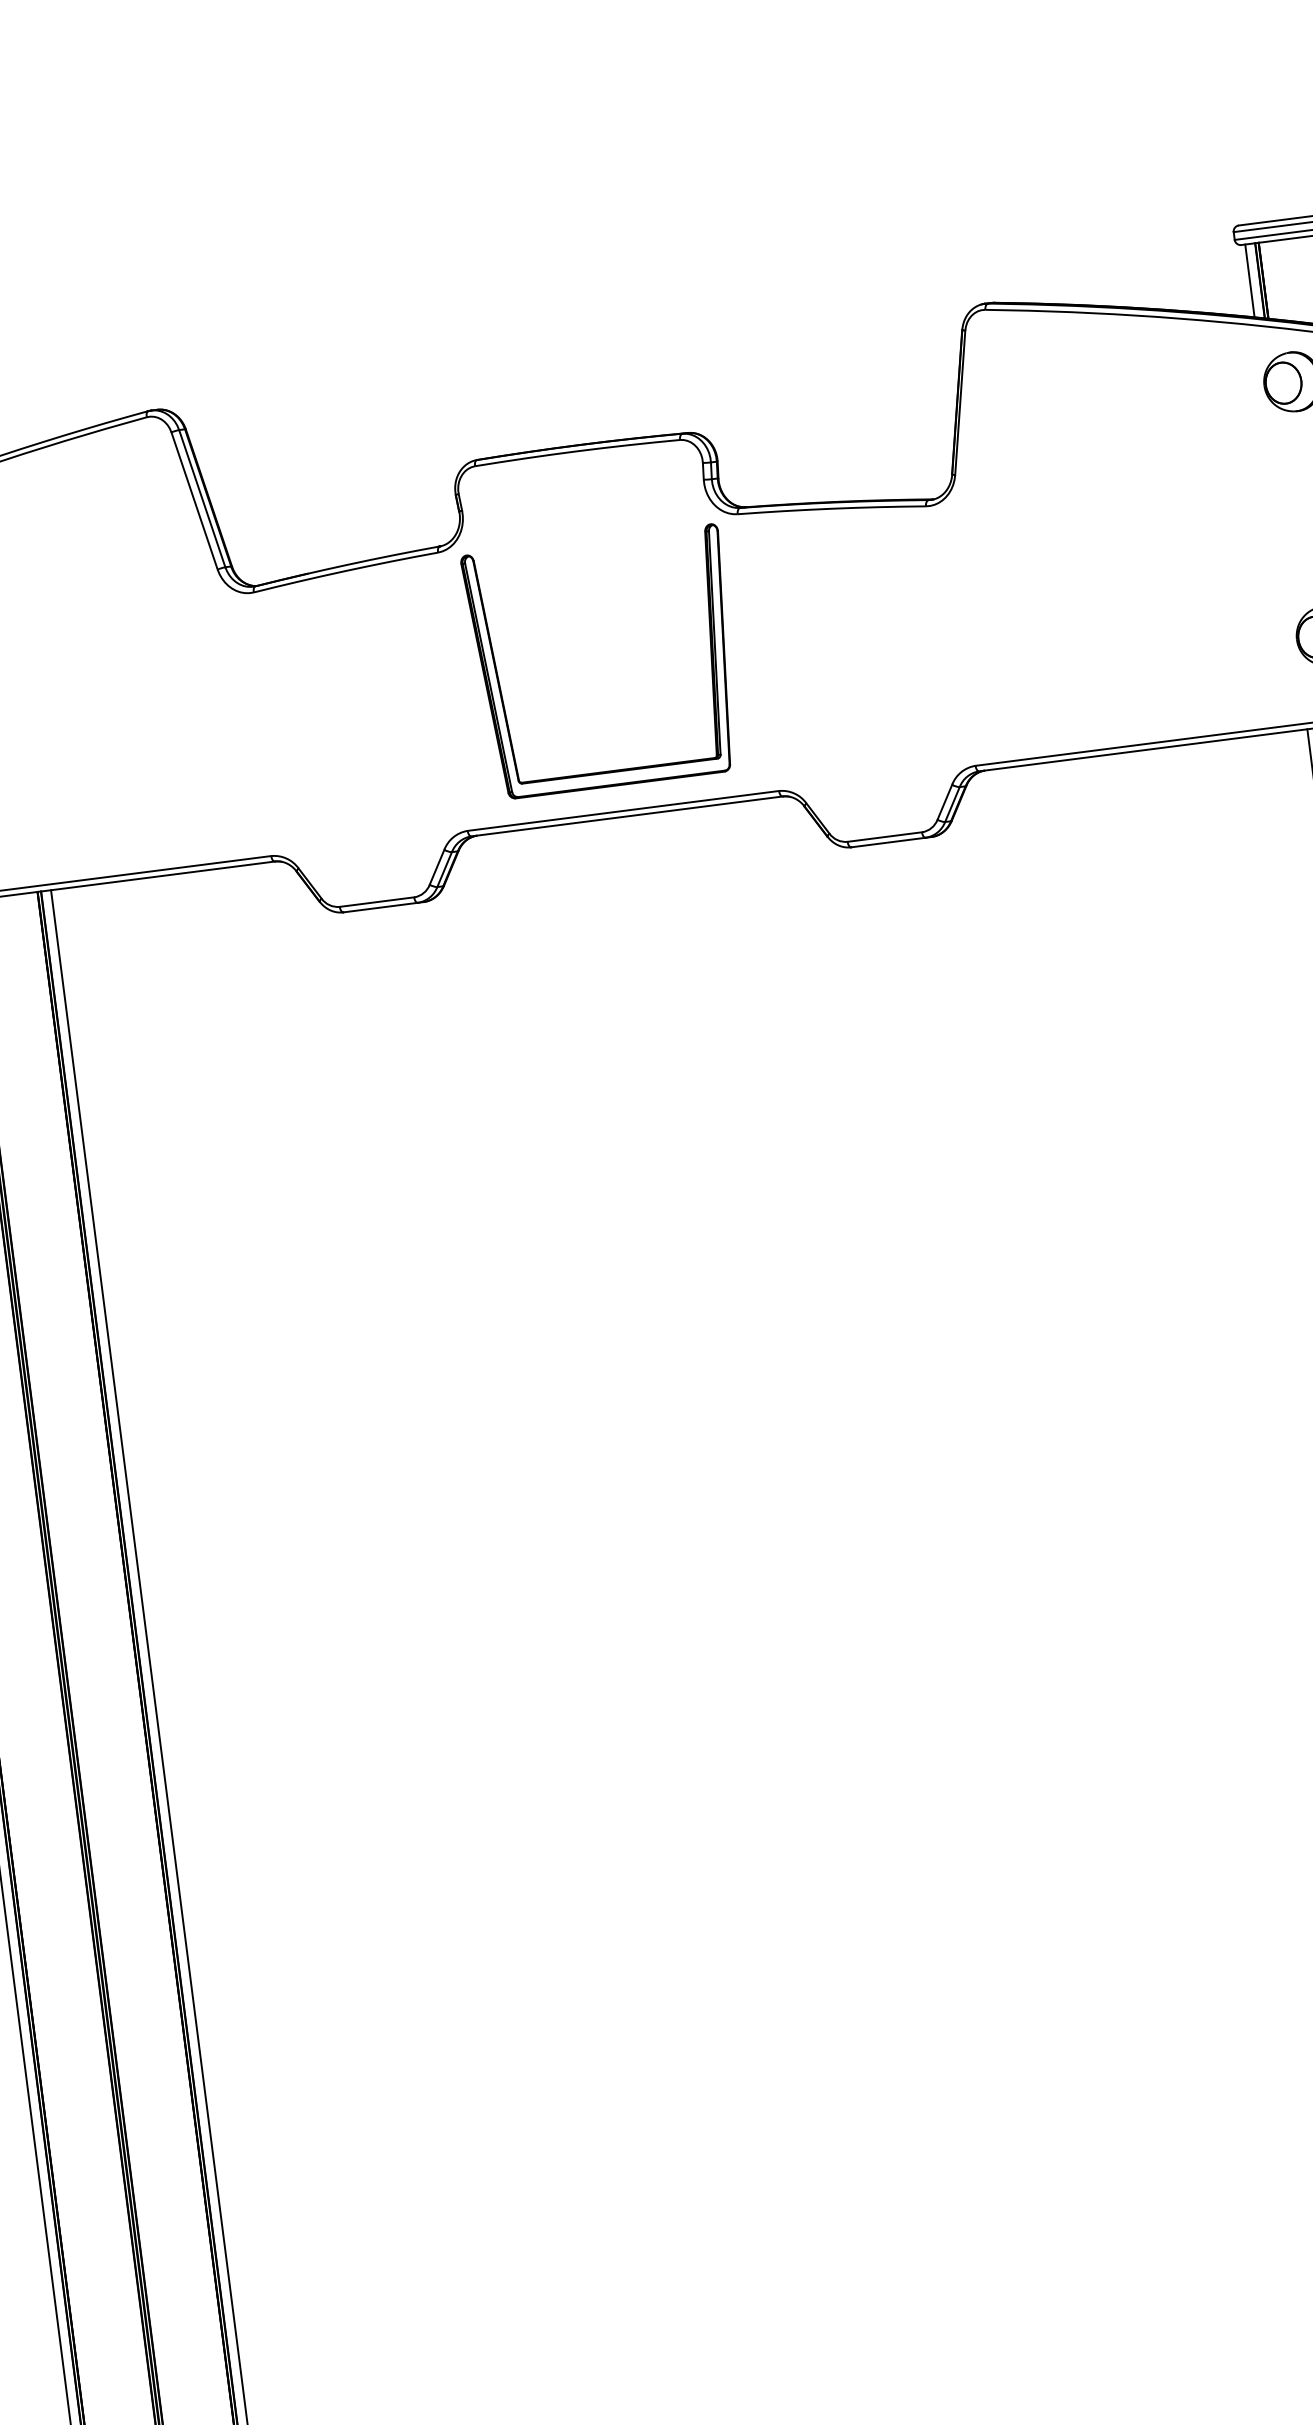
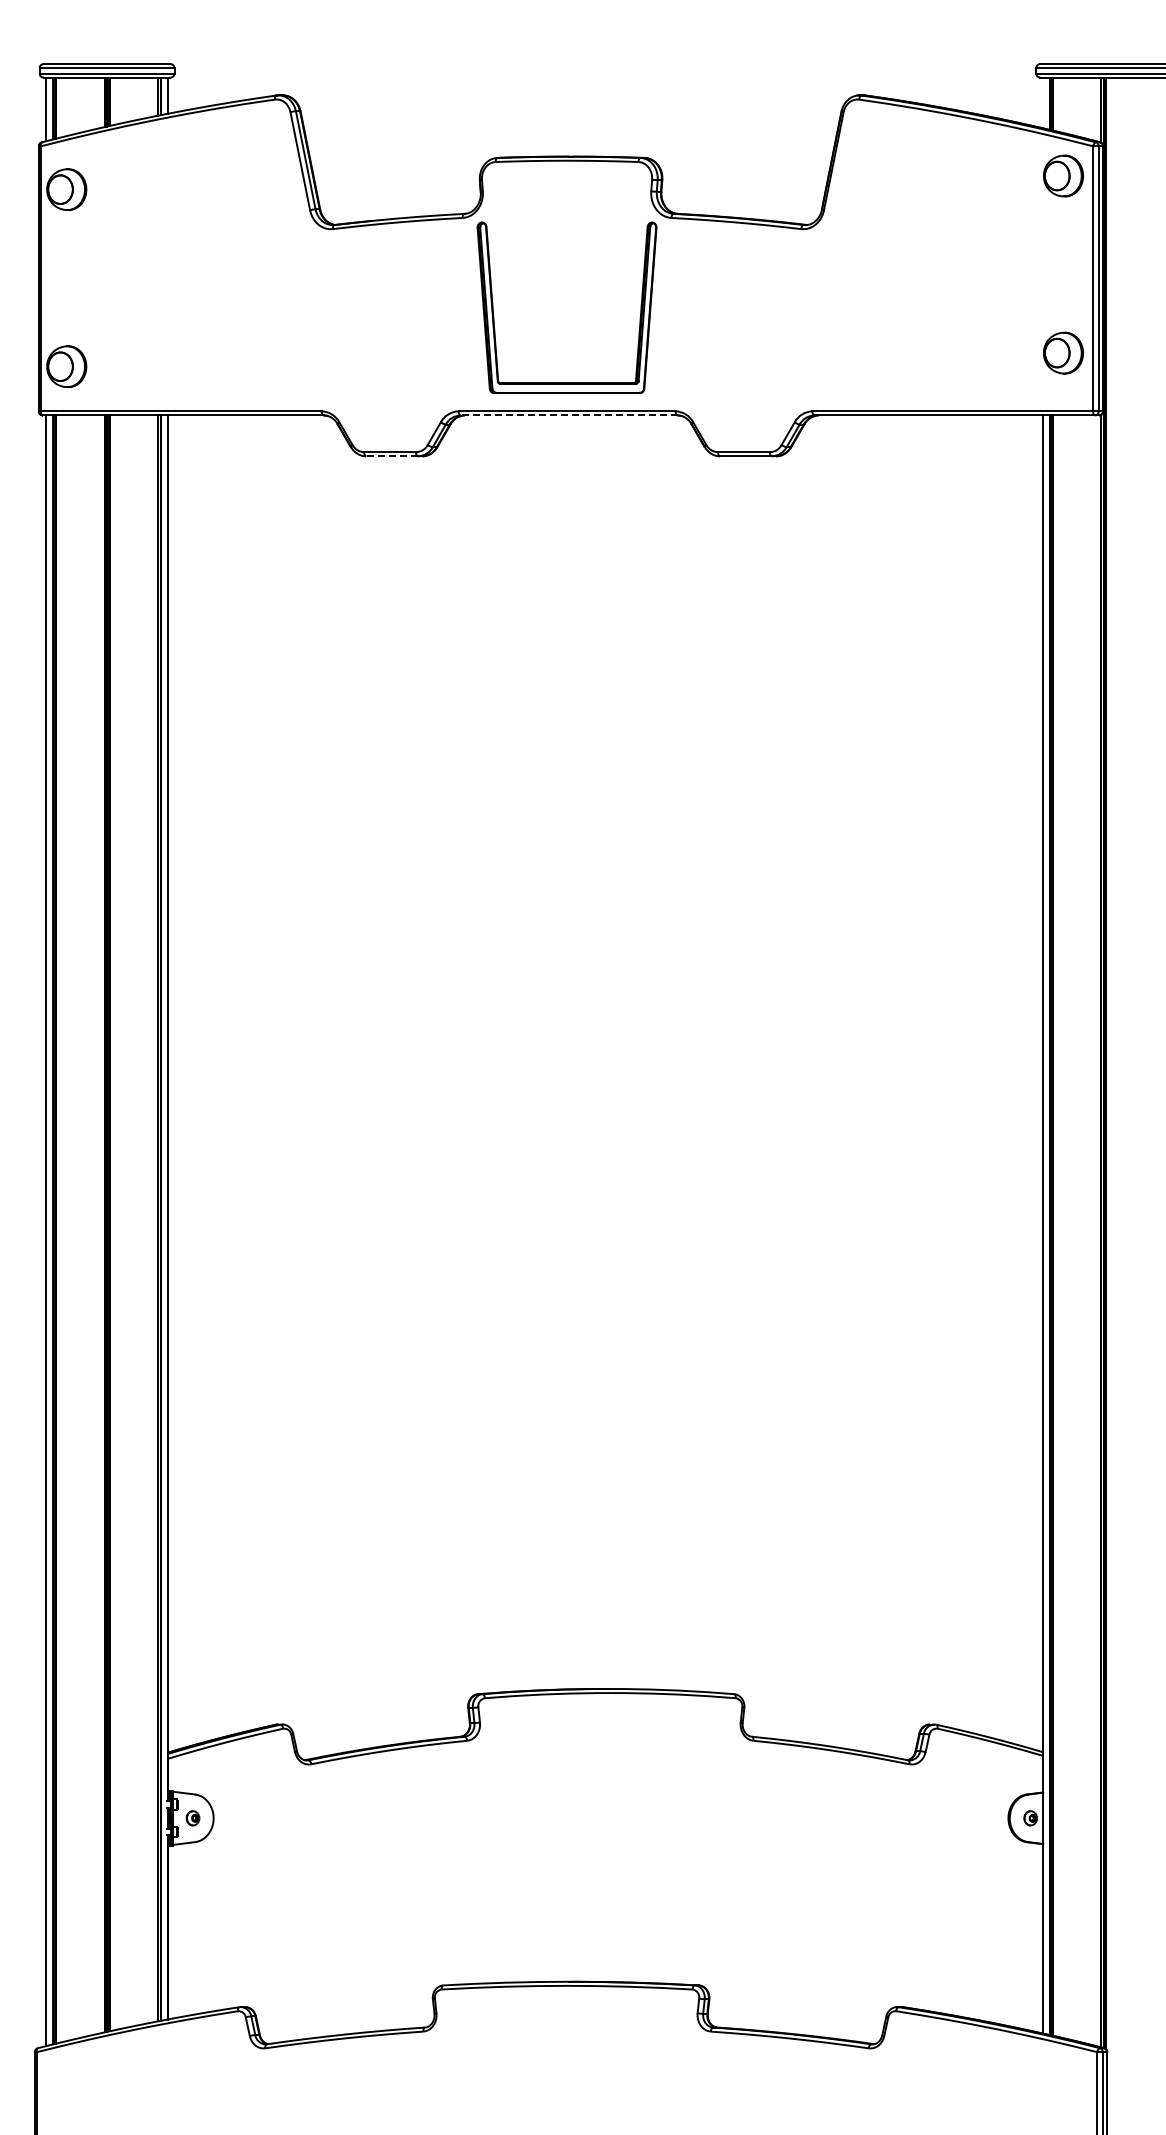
line: (1250, 280) -> (1043, 102), removed
line: (626, 816) -> (568, 415), solid -> dashed
line: (381, 907) -> (392, 456), solid -> dashed

